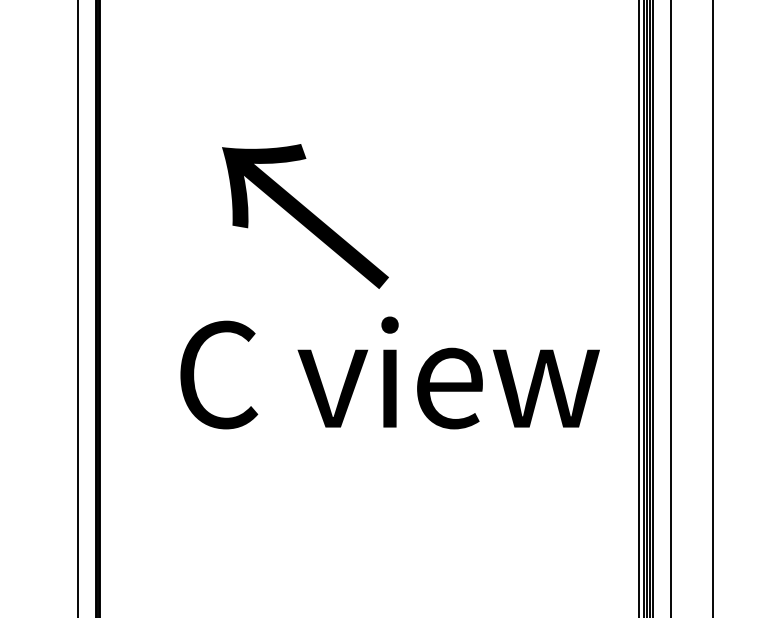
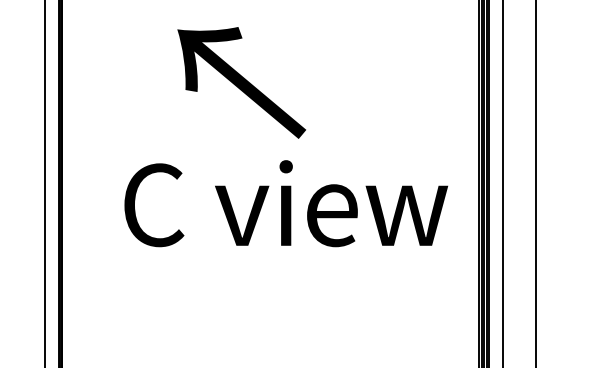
text: (305, 216) -> (241, 82), moved

